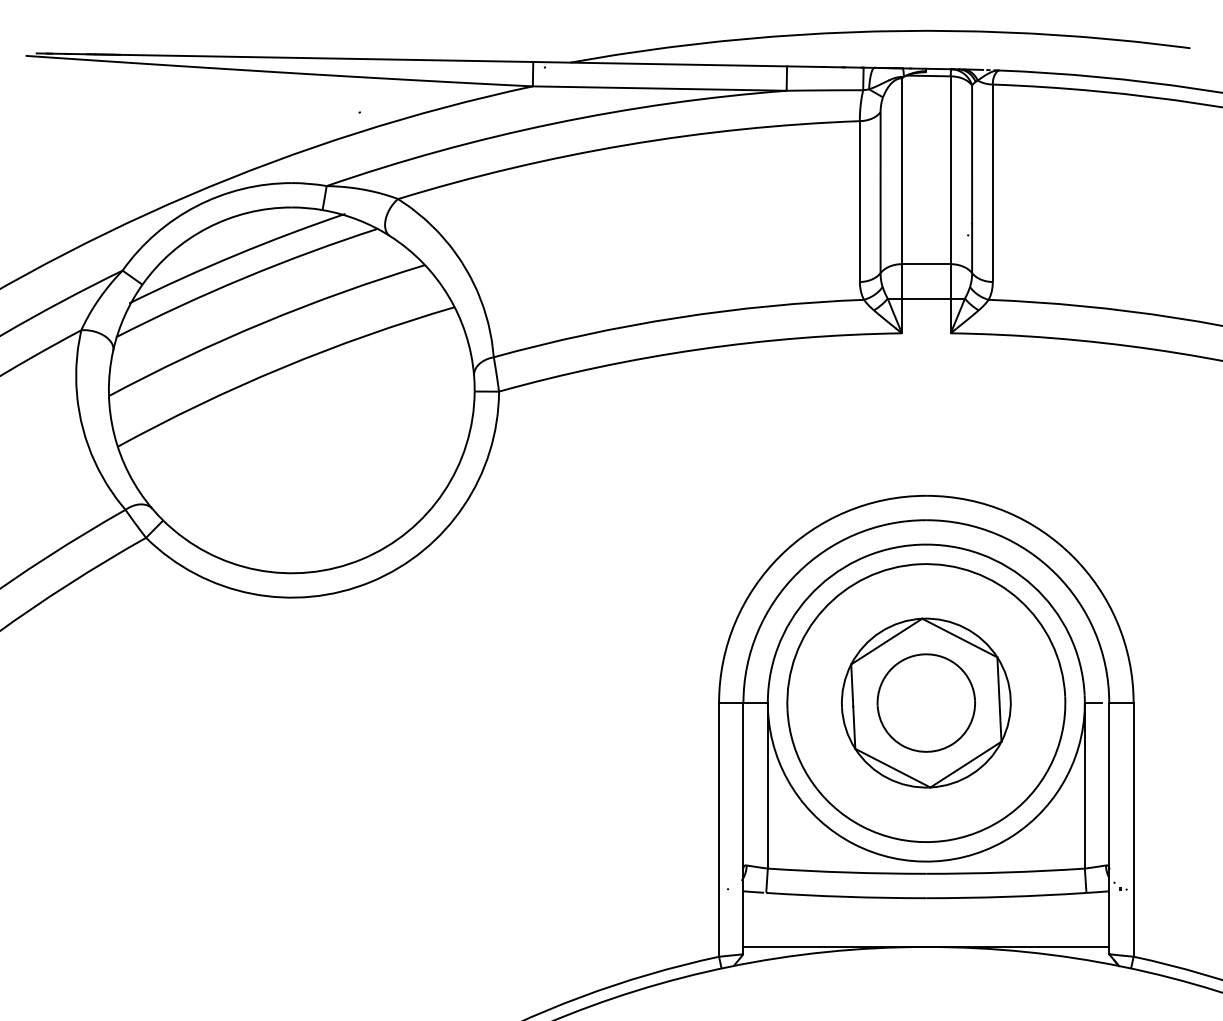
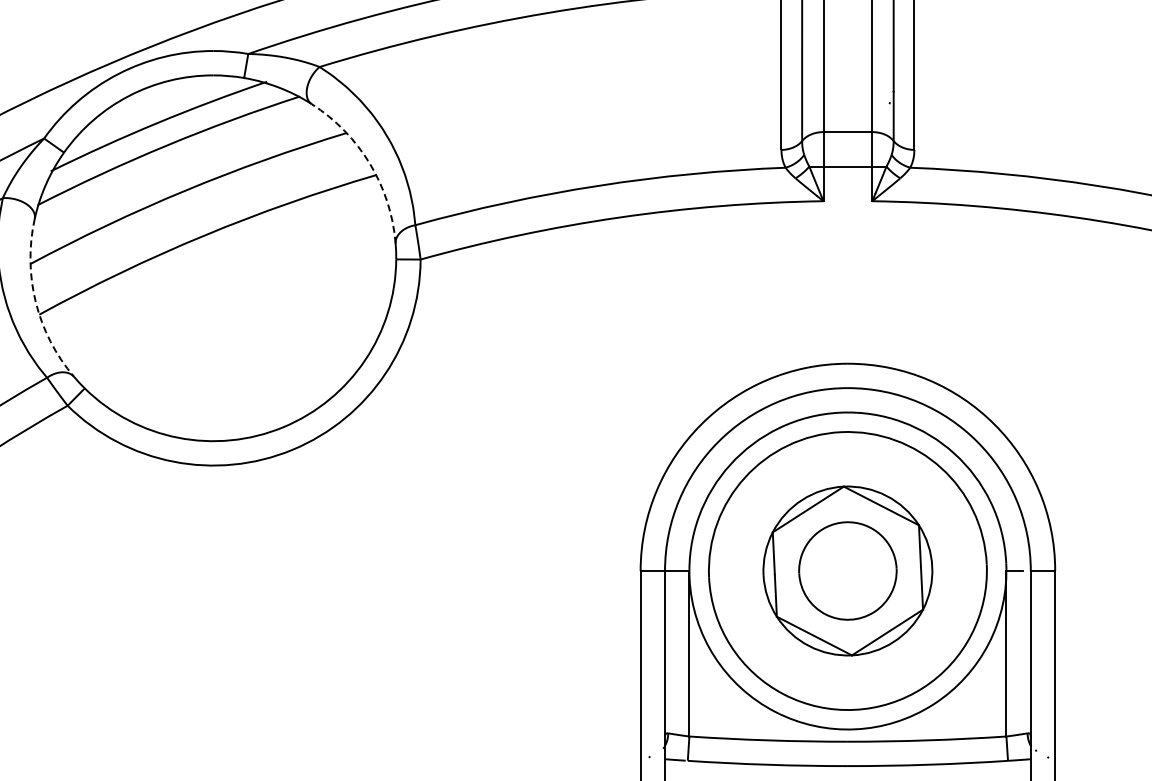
arc: (448, 296) -> (370, 164), solid -> dashed
arc: (114, 434) -> (36, 302), solid -> dashed

